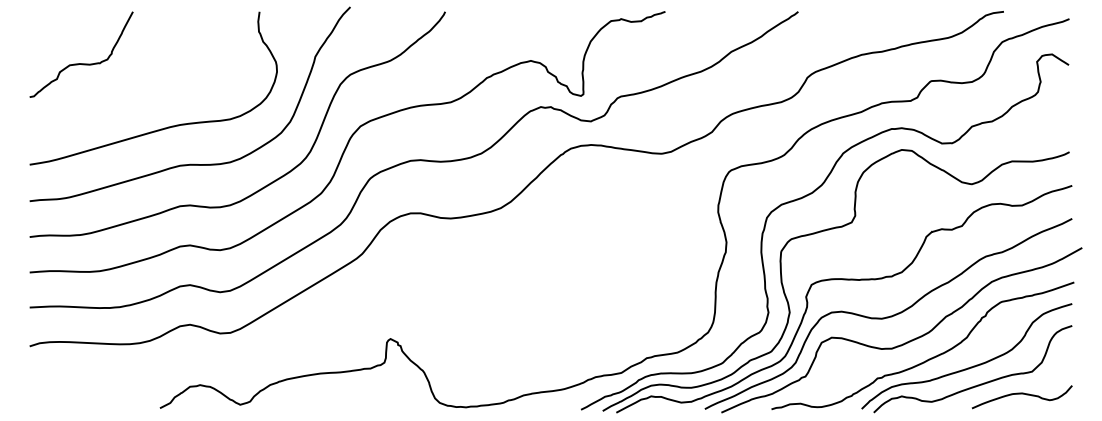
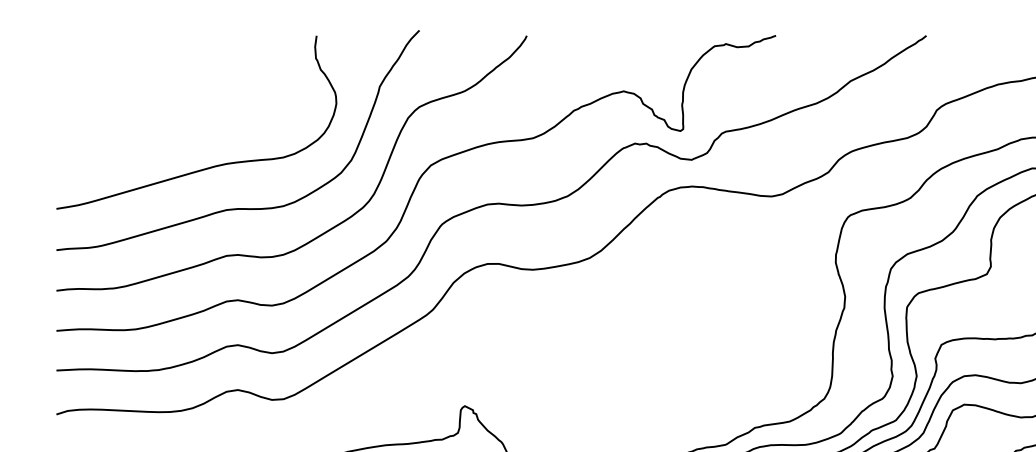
curve: (81, 63) -> (115, 94), removed

